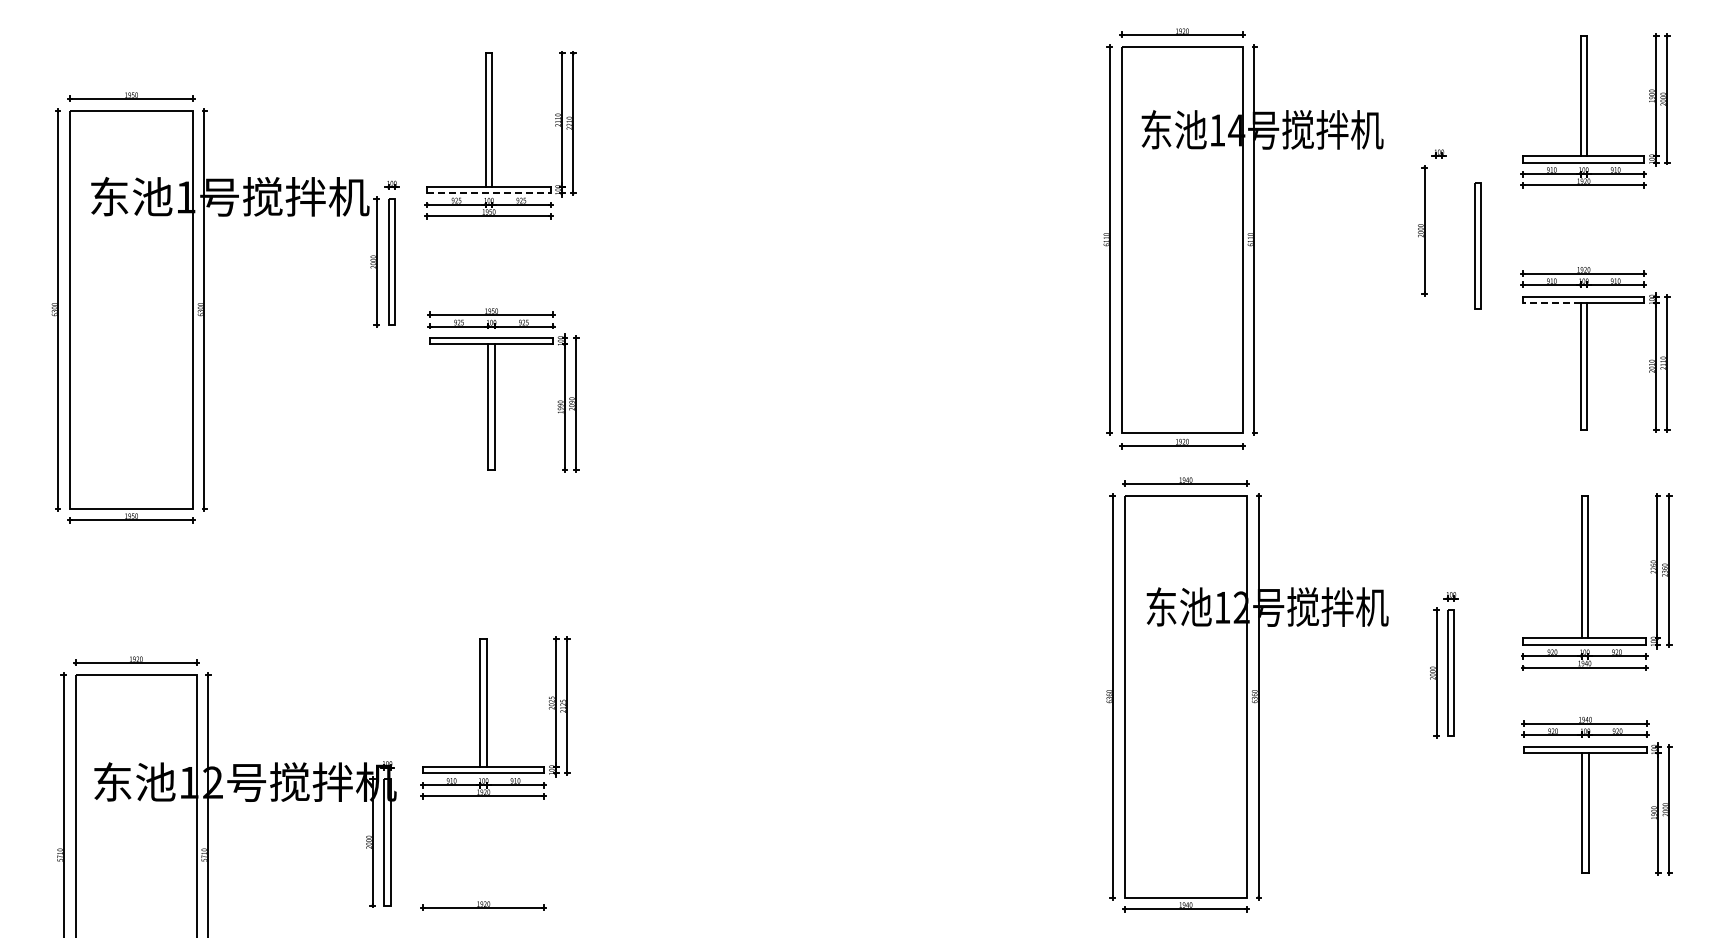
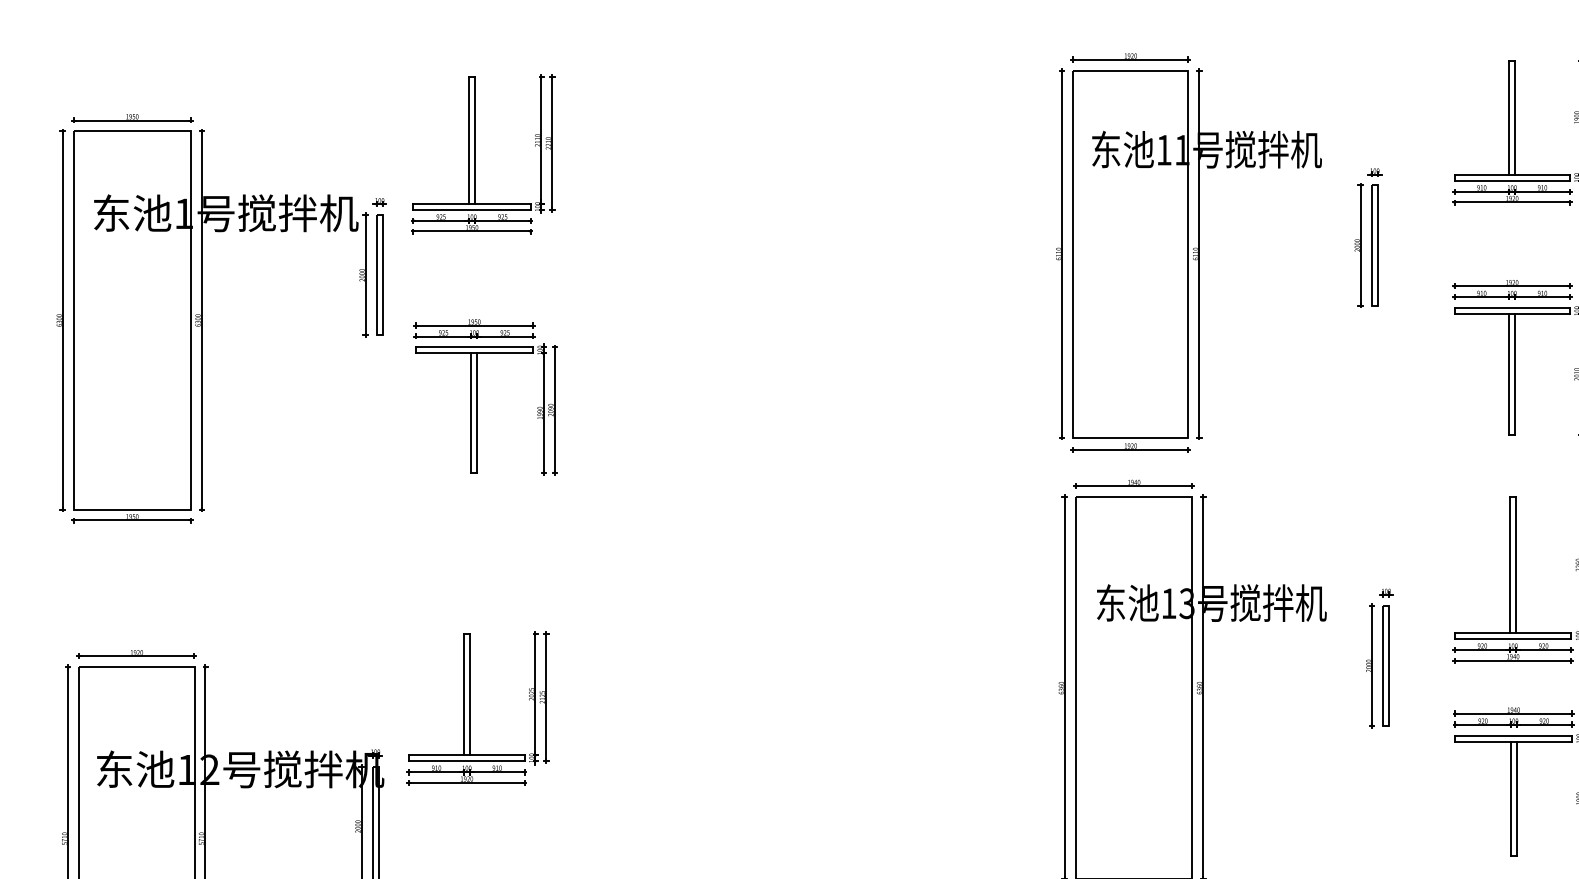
text: (1236, 130) -> (1182, 150), 14 -> 11
line: (488, 193) -> (471, 210), dashed -> solid
part: (1477, 245) -> (1374, 245), moved
line: (1551, 302) -> (1481, 313), dashed -> solid
text: (1241, 607) -> (1186, 603), 12 -> 13

